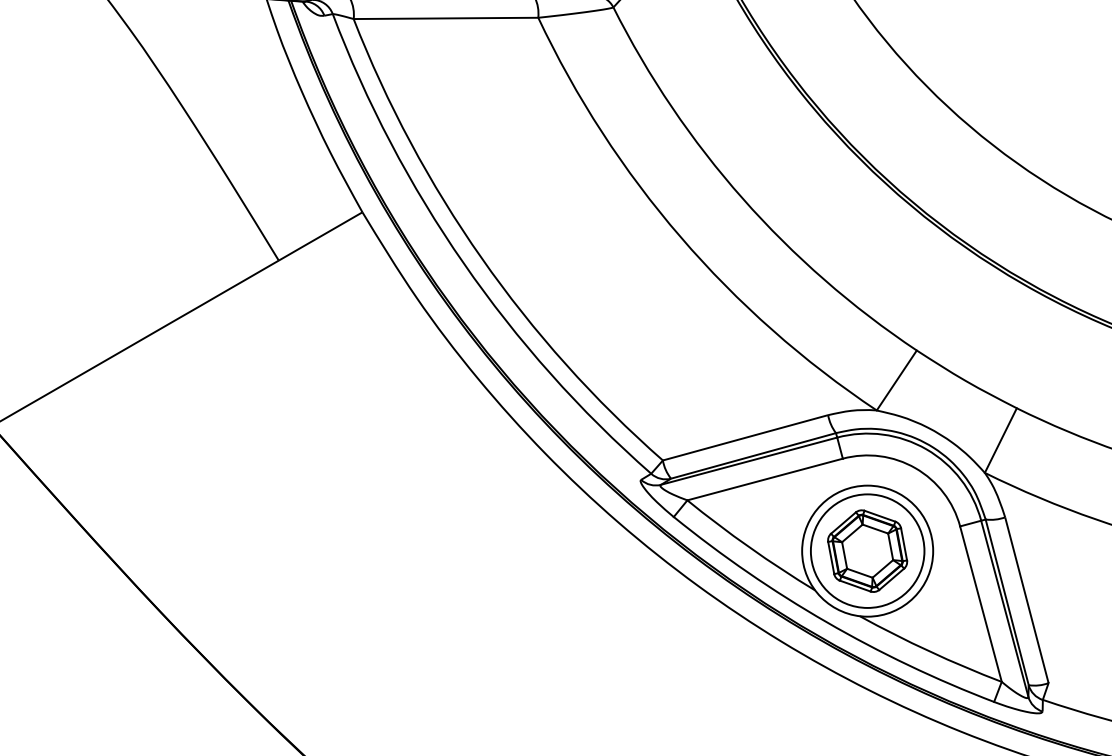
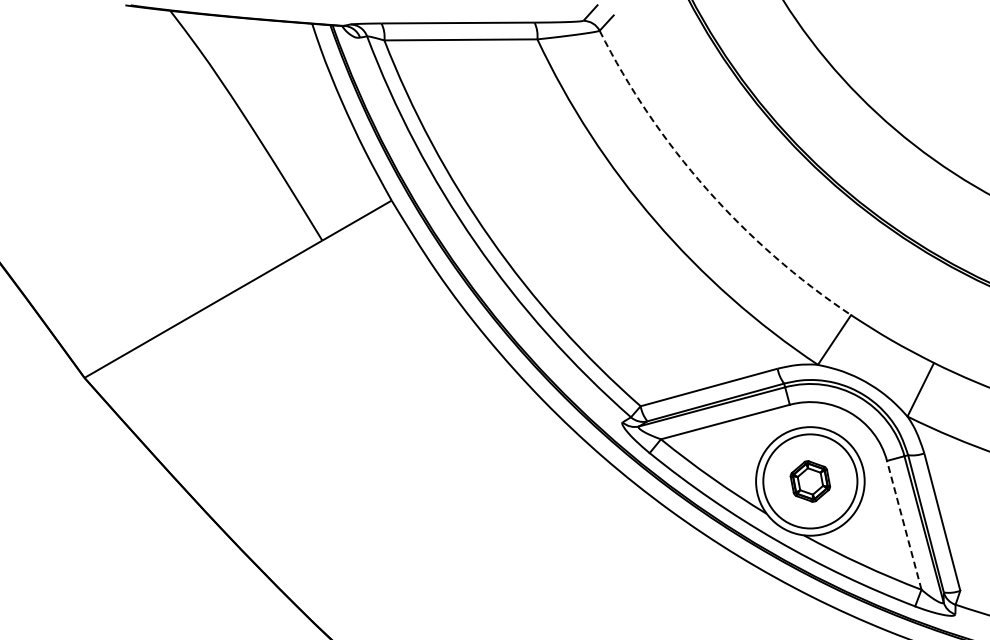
arc: (742, 198) -> (706, 189), solid -> dashed
part: (867, 551) -> (810, 481), size x0.6
line: (981, 604) -> (904, 525), solid -> dashed

